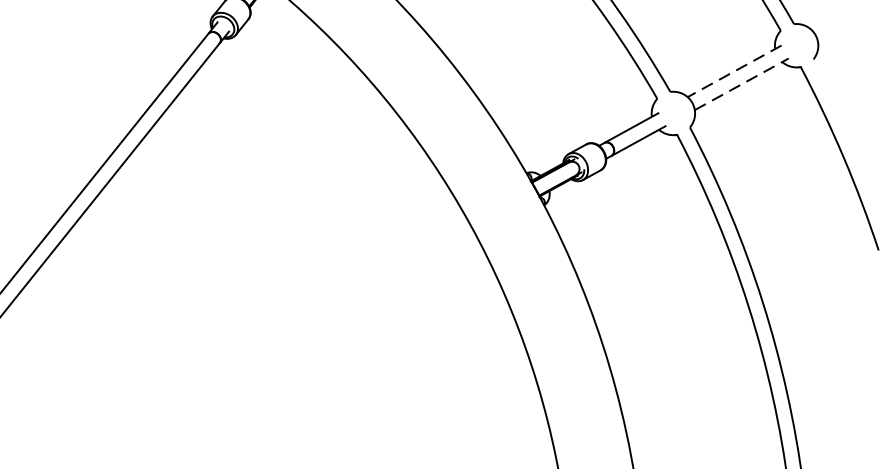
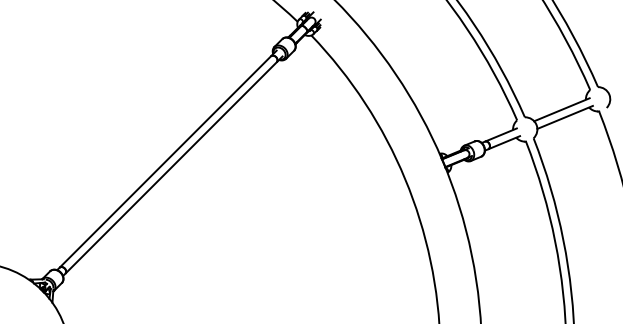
line: (733, 70) -> (561, 109), dashed -> solid
line: (742, 84) -> (565, 117), dashed -> solid

